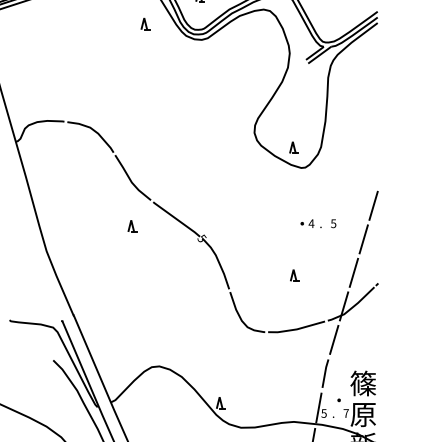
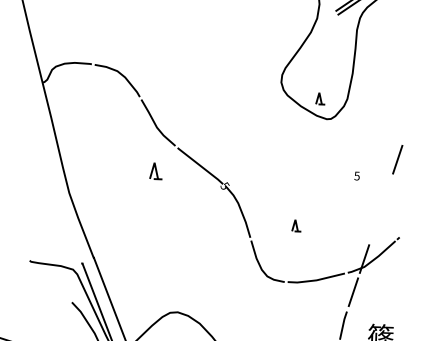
part: (310, 223) -> (334, 175), removed
part: (132, 226) -> (156, 171), size x1.4
line: (363, 239) -> (386, 192), removed
line: (353, 272) -> (375, 225), removed
part: (294, 275) -> (296, 225), moved

